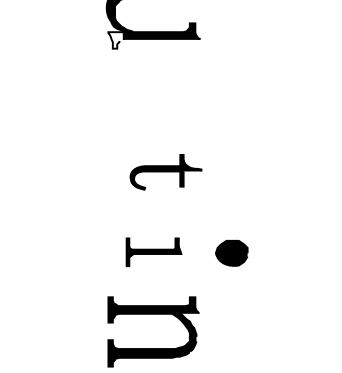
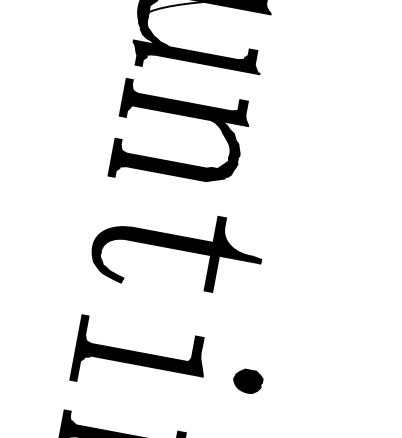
fill: (115, 40) -> (141, 53), added
part: (153, 78) -> (184, 116), added
part: (165, 172) -> (176, 251), size x1.67
part: (153, 252) -> (139, 359), size x1.67
part: (231, 253) -> (247, 381), size x0.62

